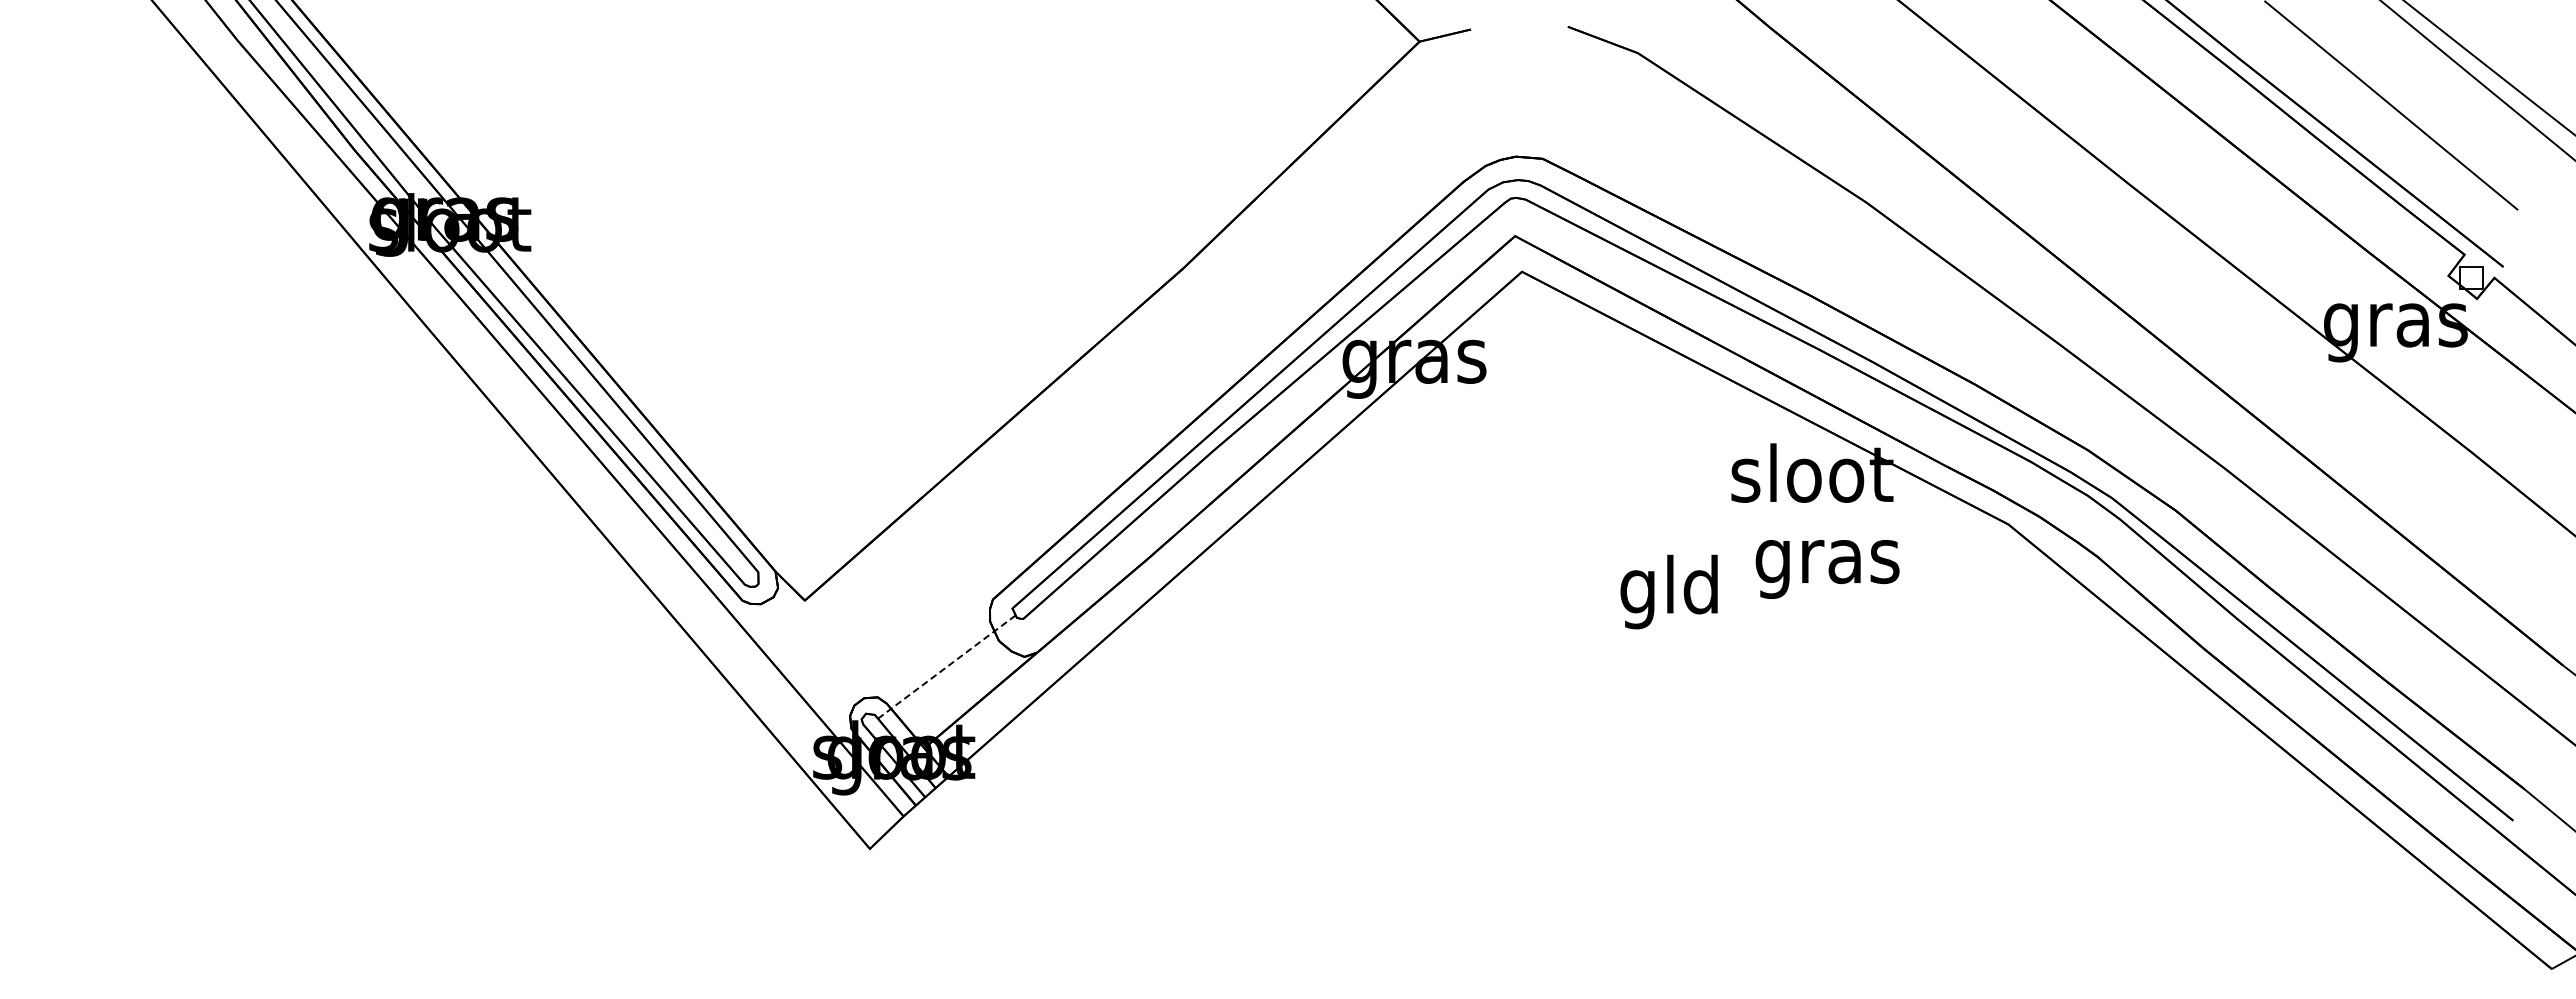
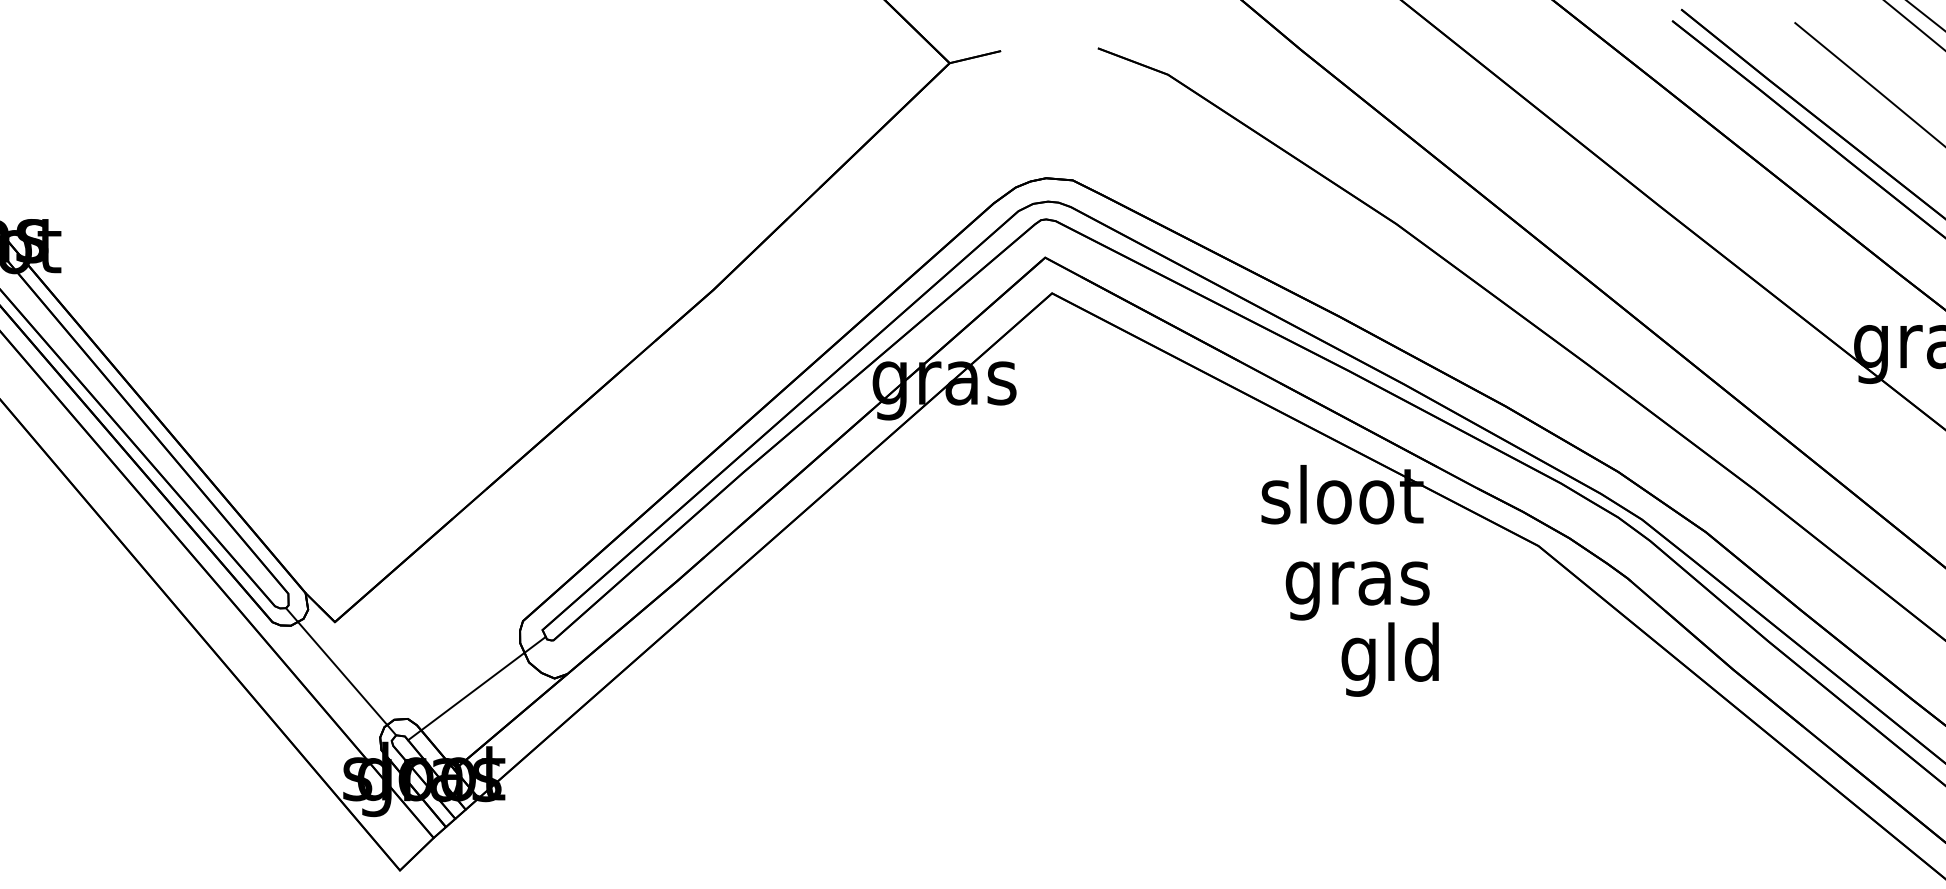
text: (1668, 591) -> (1389, 659), moved
line: (810, 649) -> (340, 671), added
line: (947, 666) -> (477, 688), dashed -> solid

